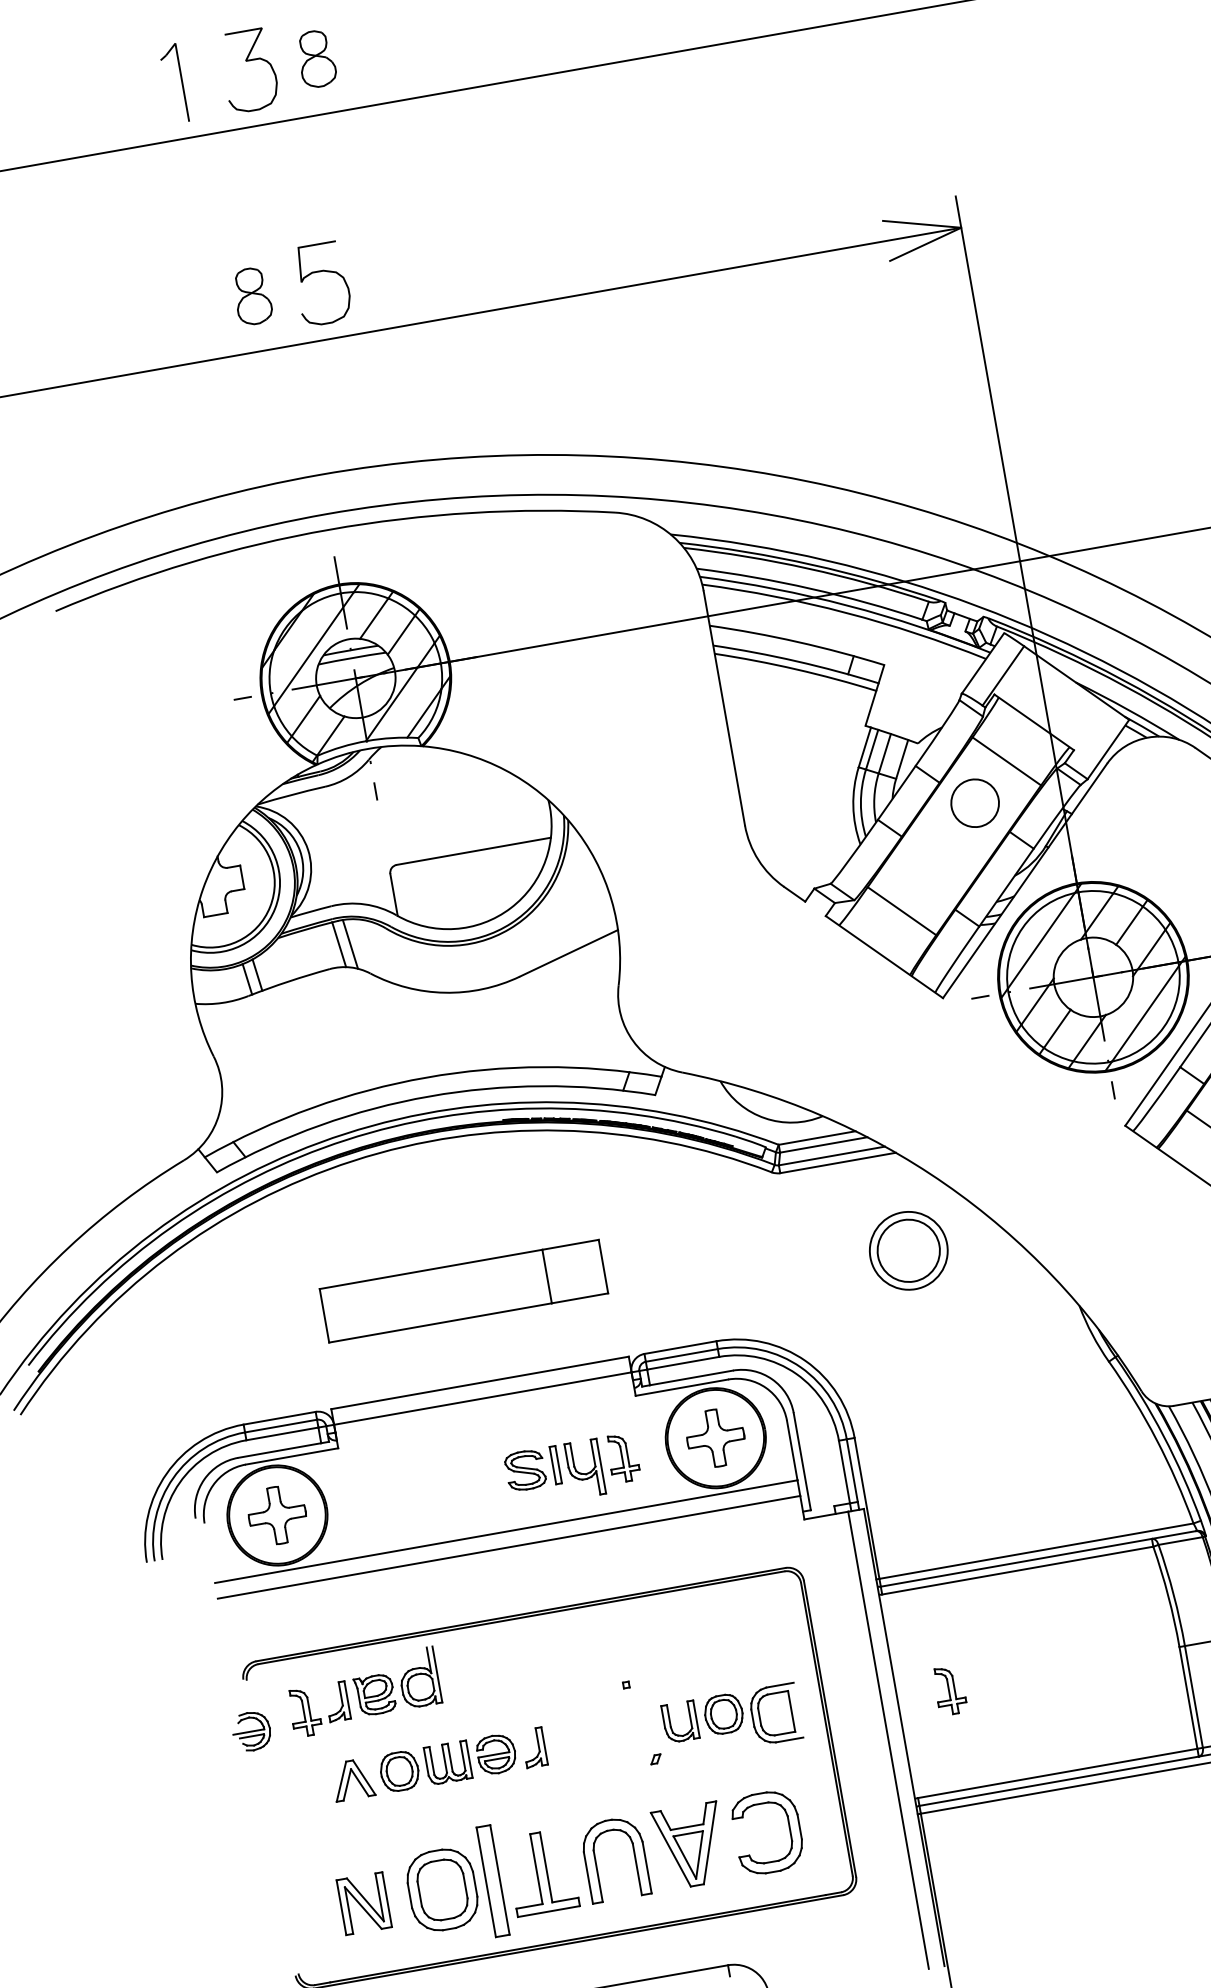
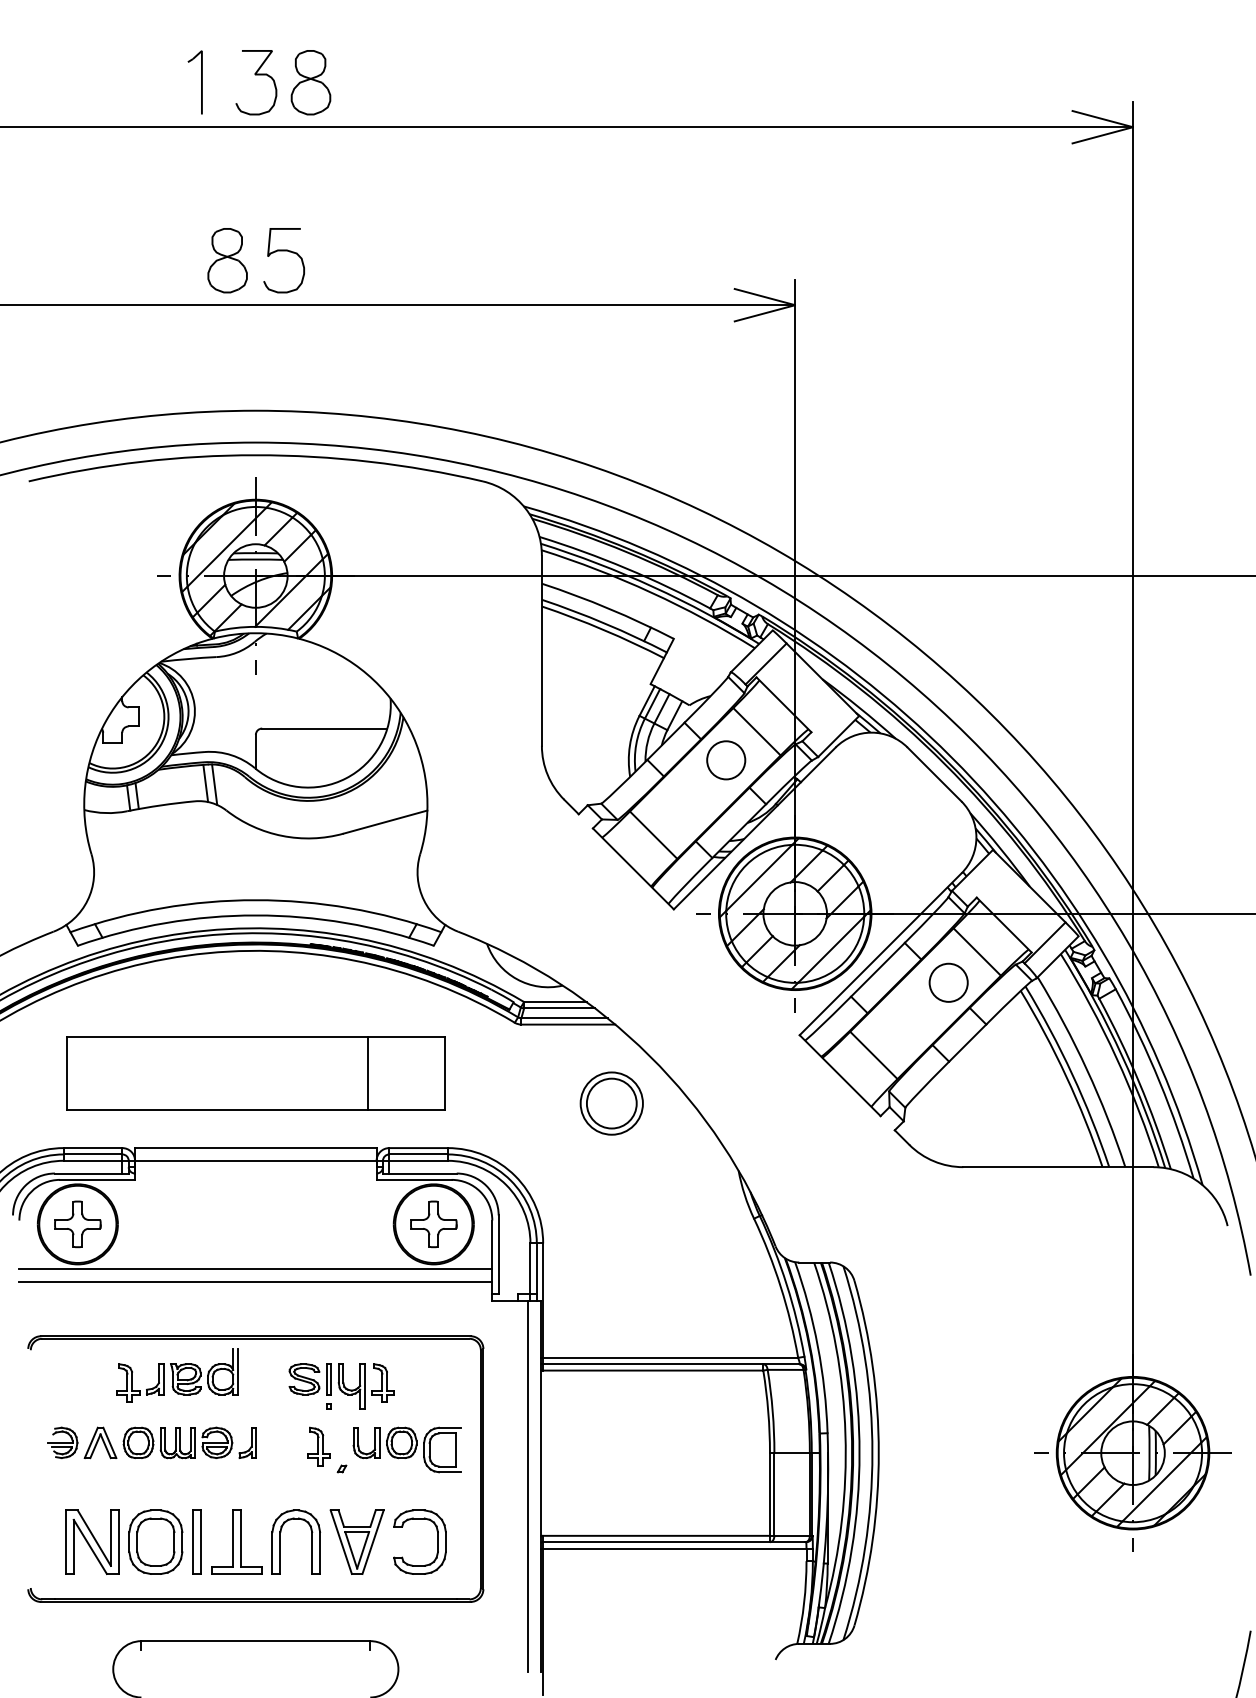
part: (315, 58) -> (310, 82), size x1.43
part: (252, 296) -> (227, 260), size x1.43
part: (463, 1291) -> (255, 1073), size x1.67
part: (572, 1471) -> (341, 1386), moved
part: (949, 1690) -> (318, 1446), moved
part: (363, 1692) -> (177, 1375), moved
part: (251, 1731) -> (62, 1442), moved
part: (492, 1880) -> (196, 1541), size x0.71
part: (364, 1902) -> (92, 1541), size x1.43

